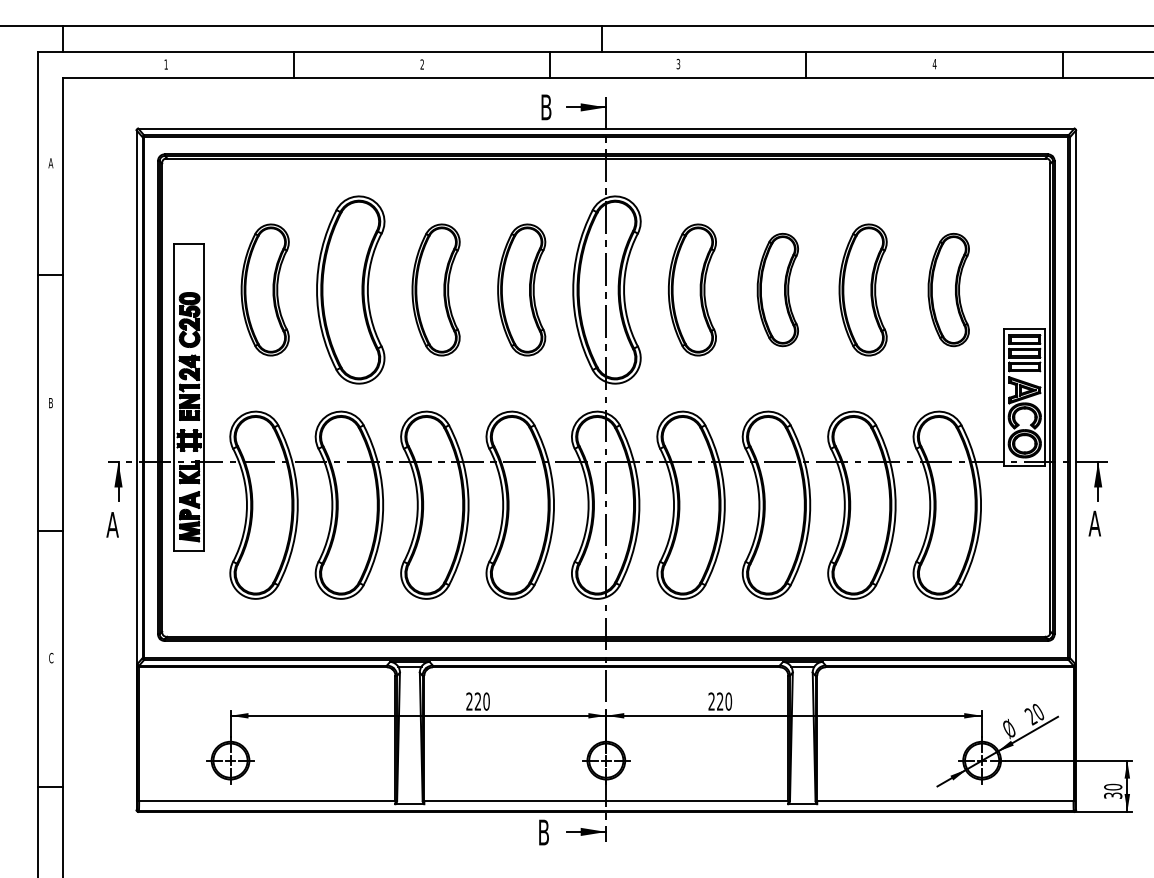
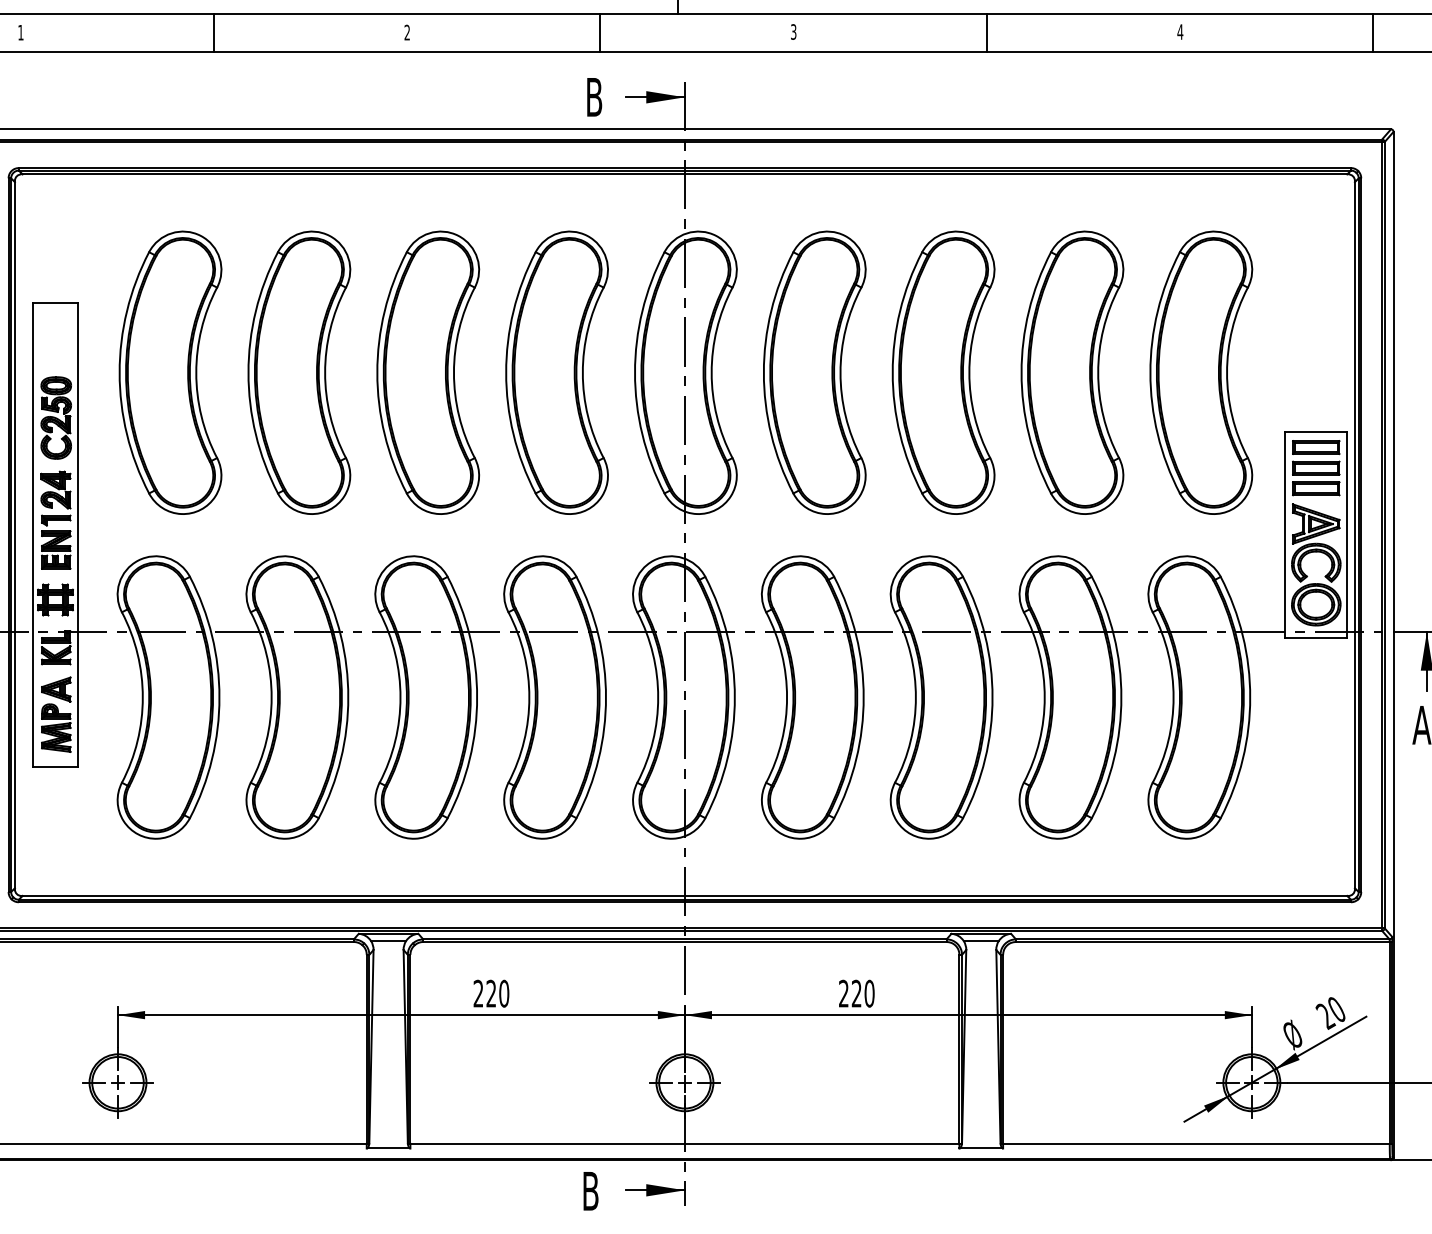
part: (264, 289) -> (169, 372), size x1.43
part: (435, 289) -> (427, 372), size x1.43
part: (521, 289) -> (556, 372), size x1.43
part: (692, 289) -> (814, 372), size x1.43
part: (777, 289) -> (943, 372), size x1.67
part: (862, 289) -> (1071, 372), size x1.43
part: (948, 289) -> (1201, 372), size x1.67

